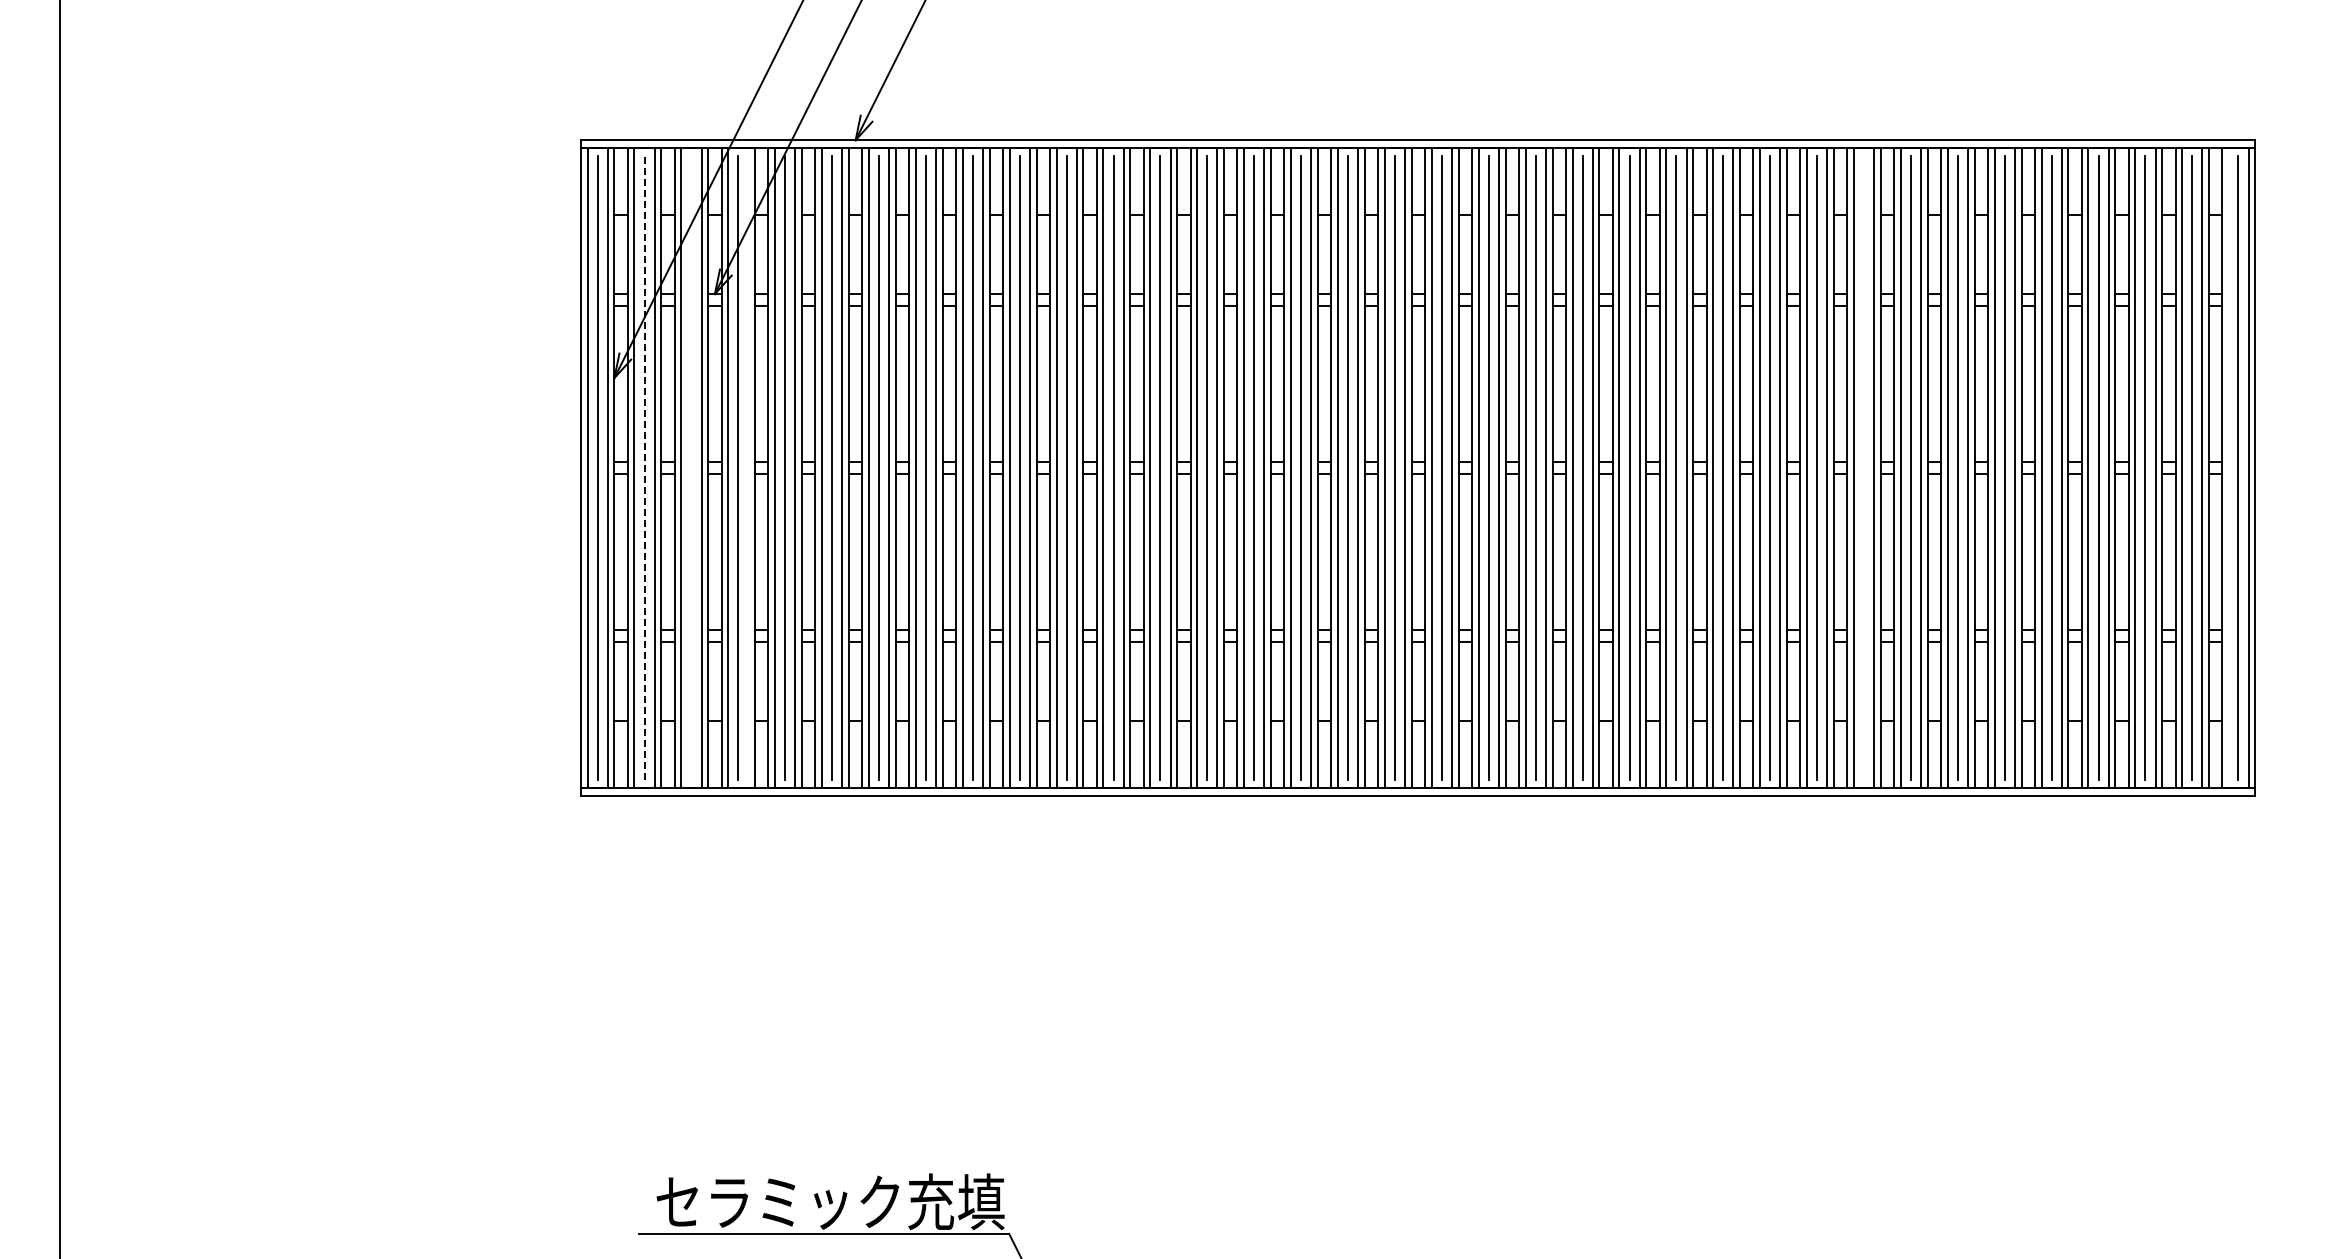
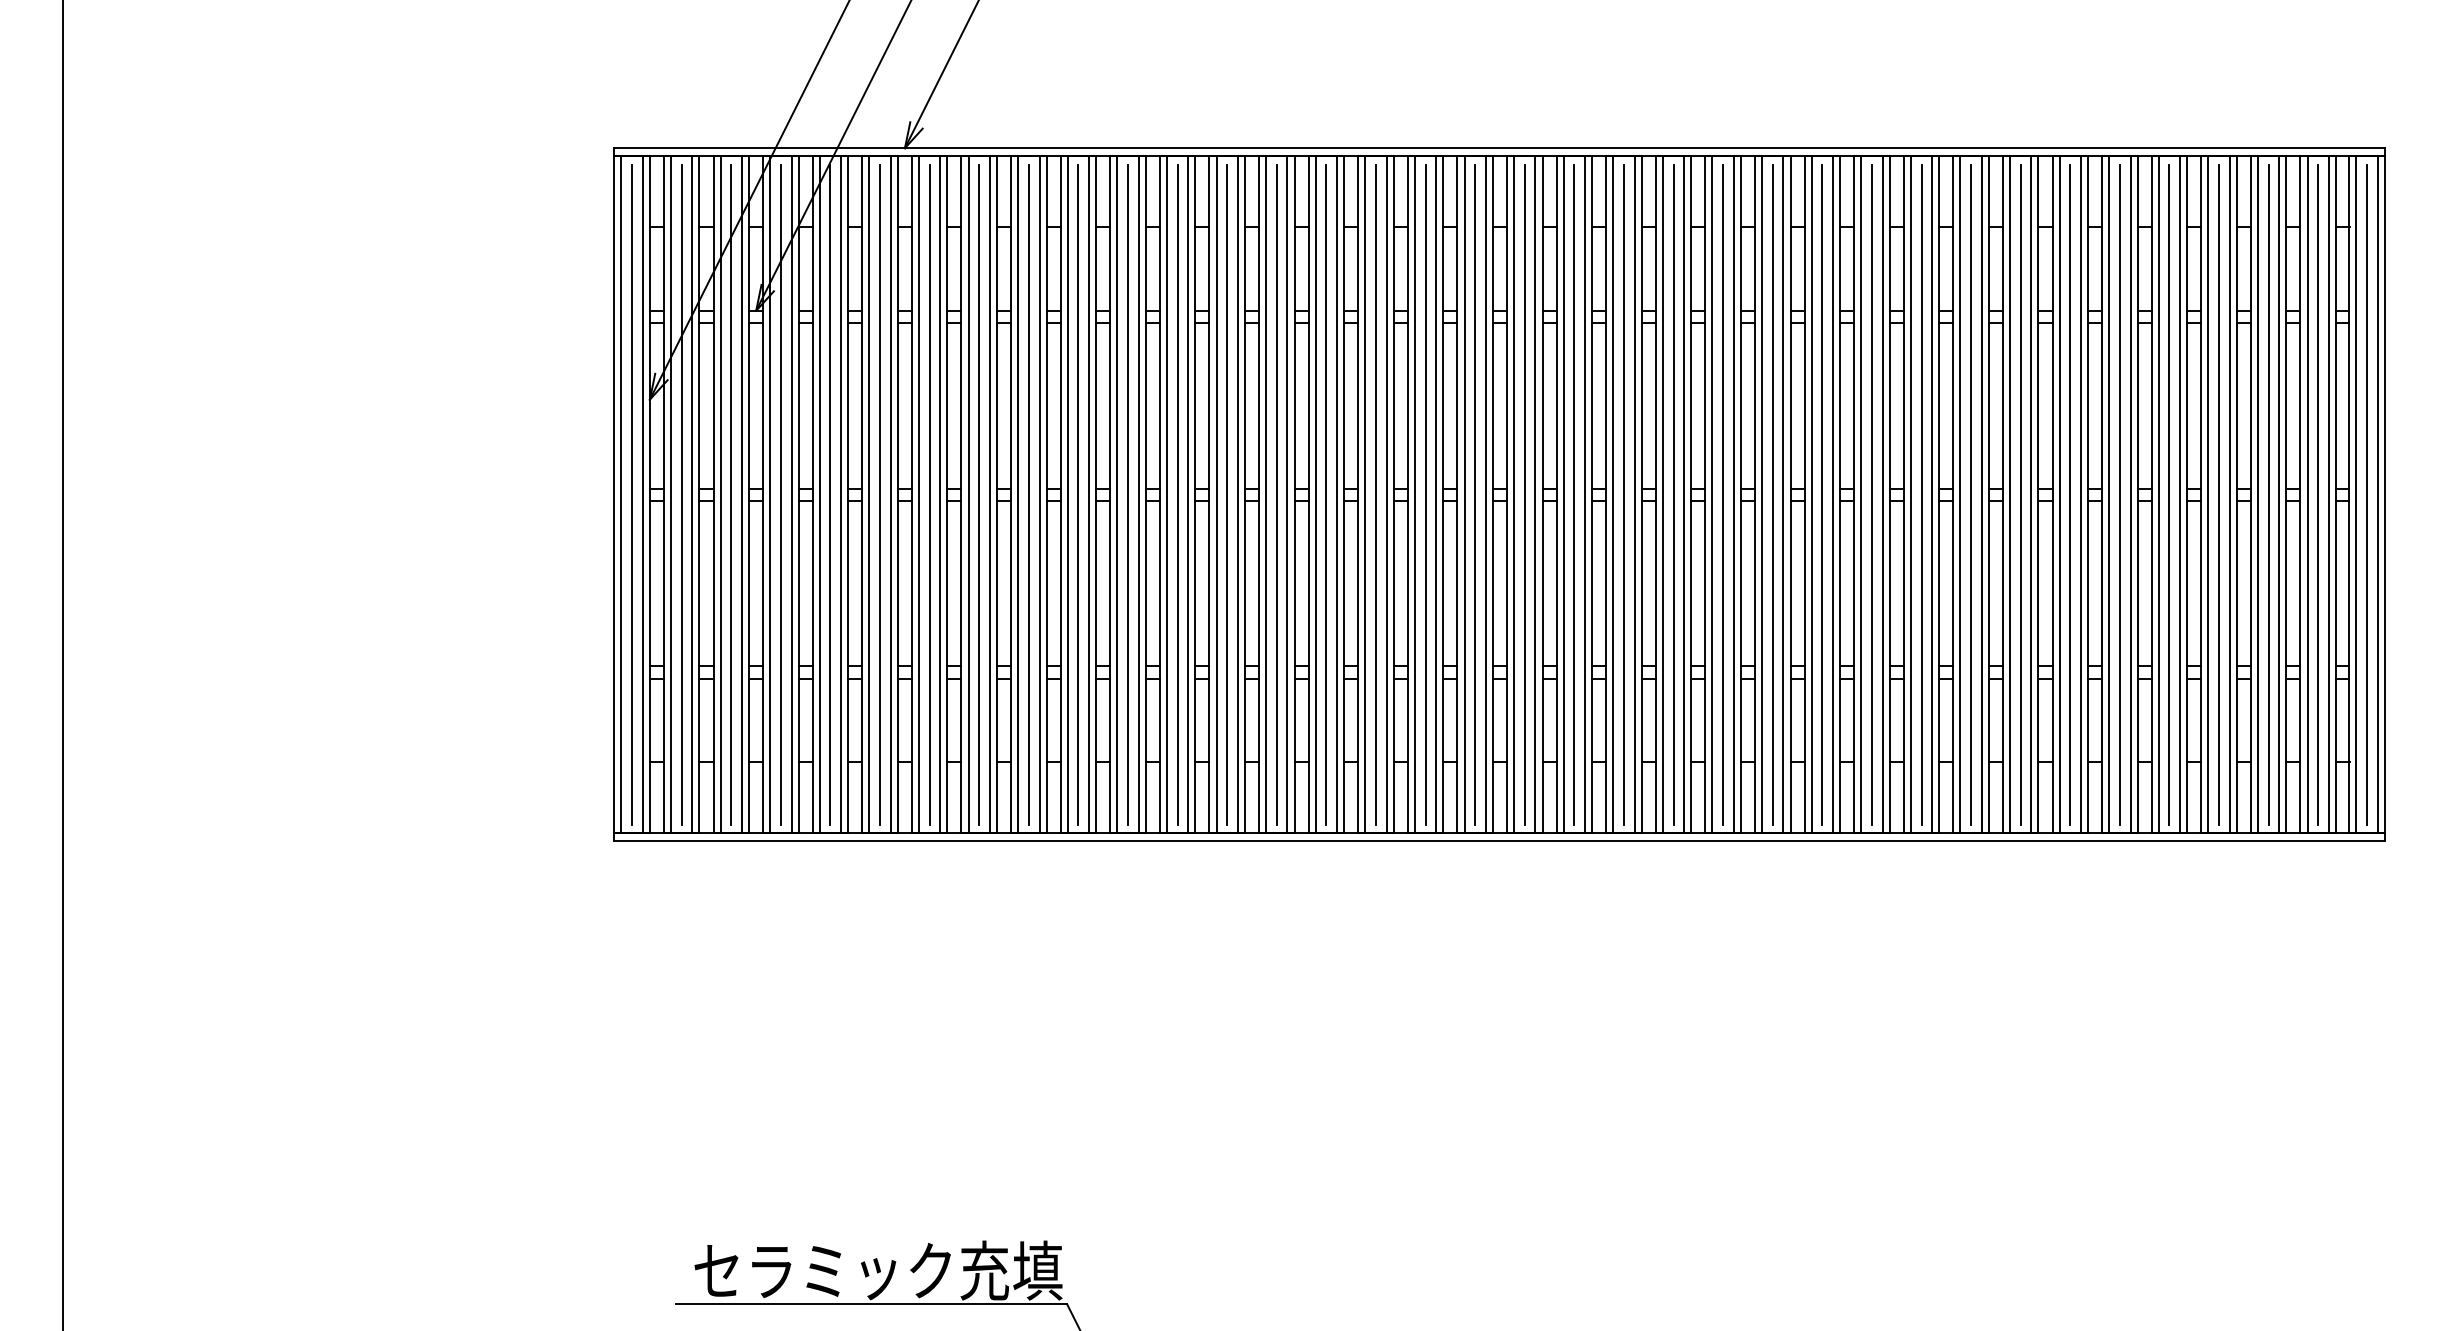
line: (691, 467) -> (731, 494), added
line: (748, 467) -> (791, 494), added
line: (1864, 467) -> (1971, 494), added
line: (2228, 467) -> (2356, 494), added
line: (644, 468) -> (681, 495), dashed -> solid

